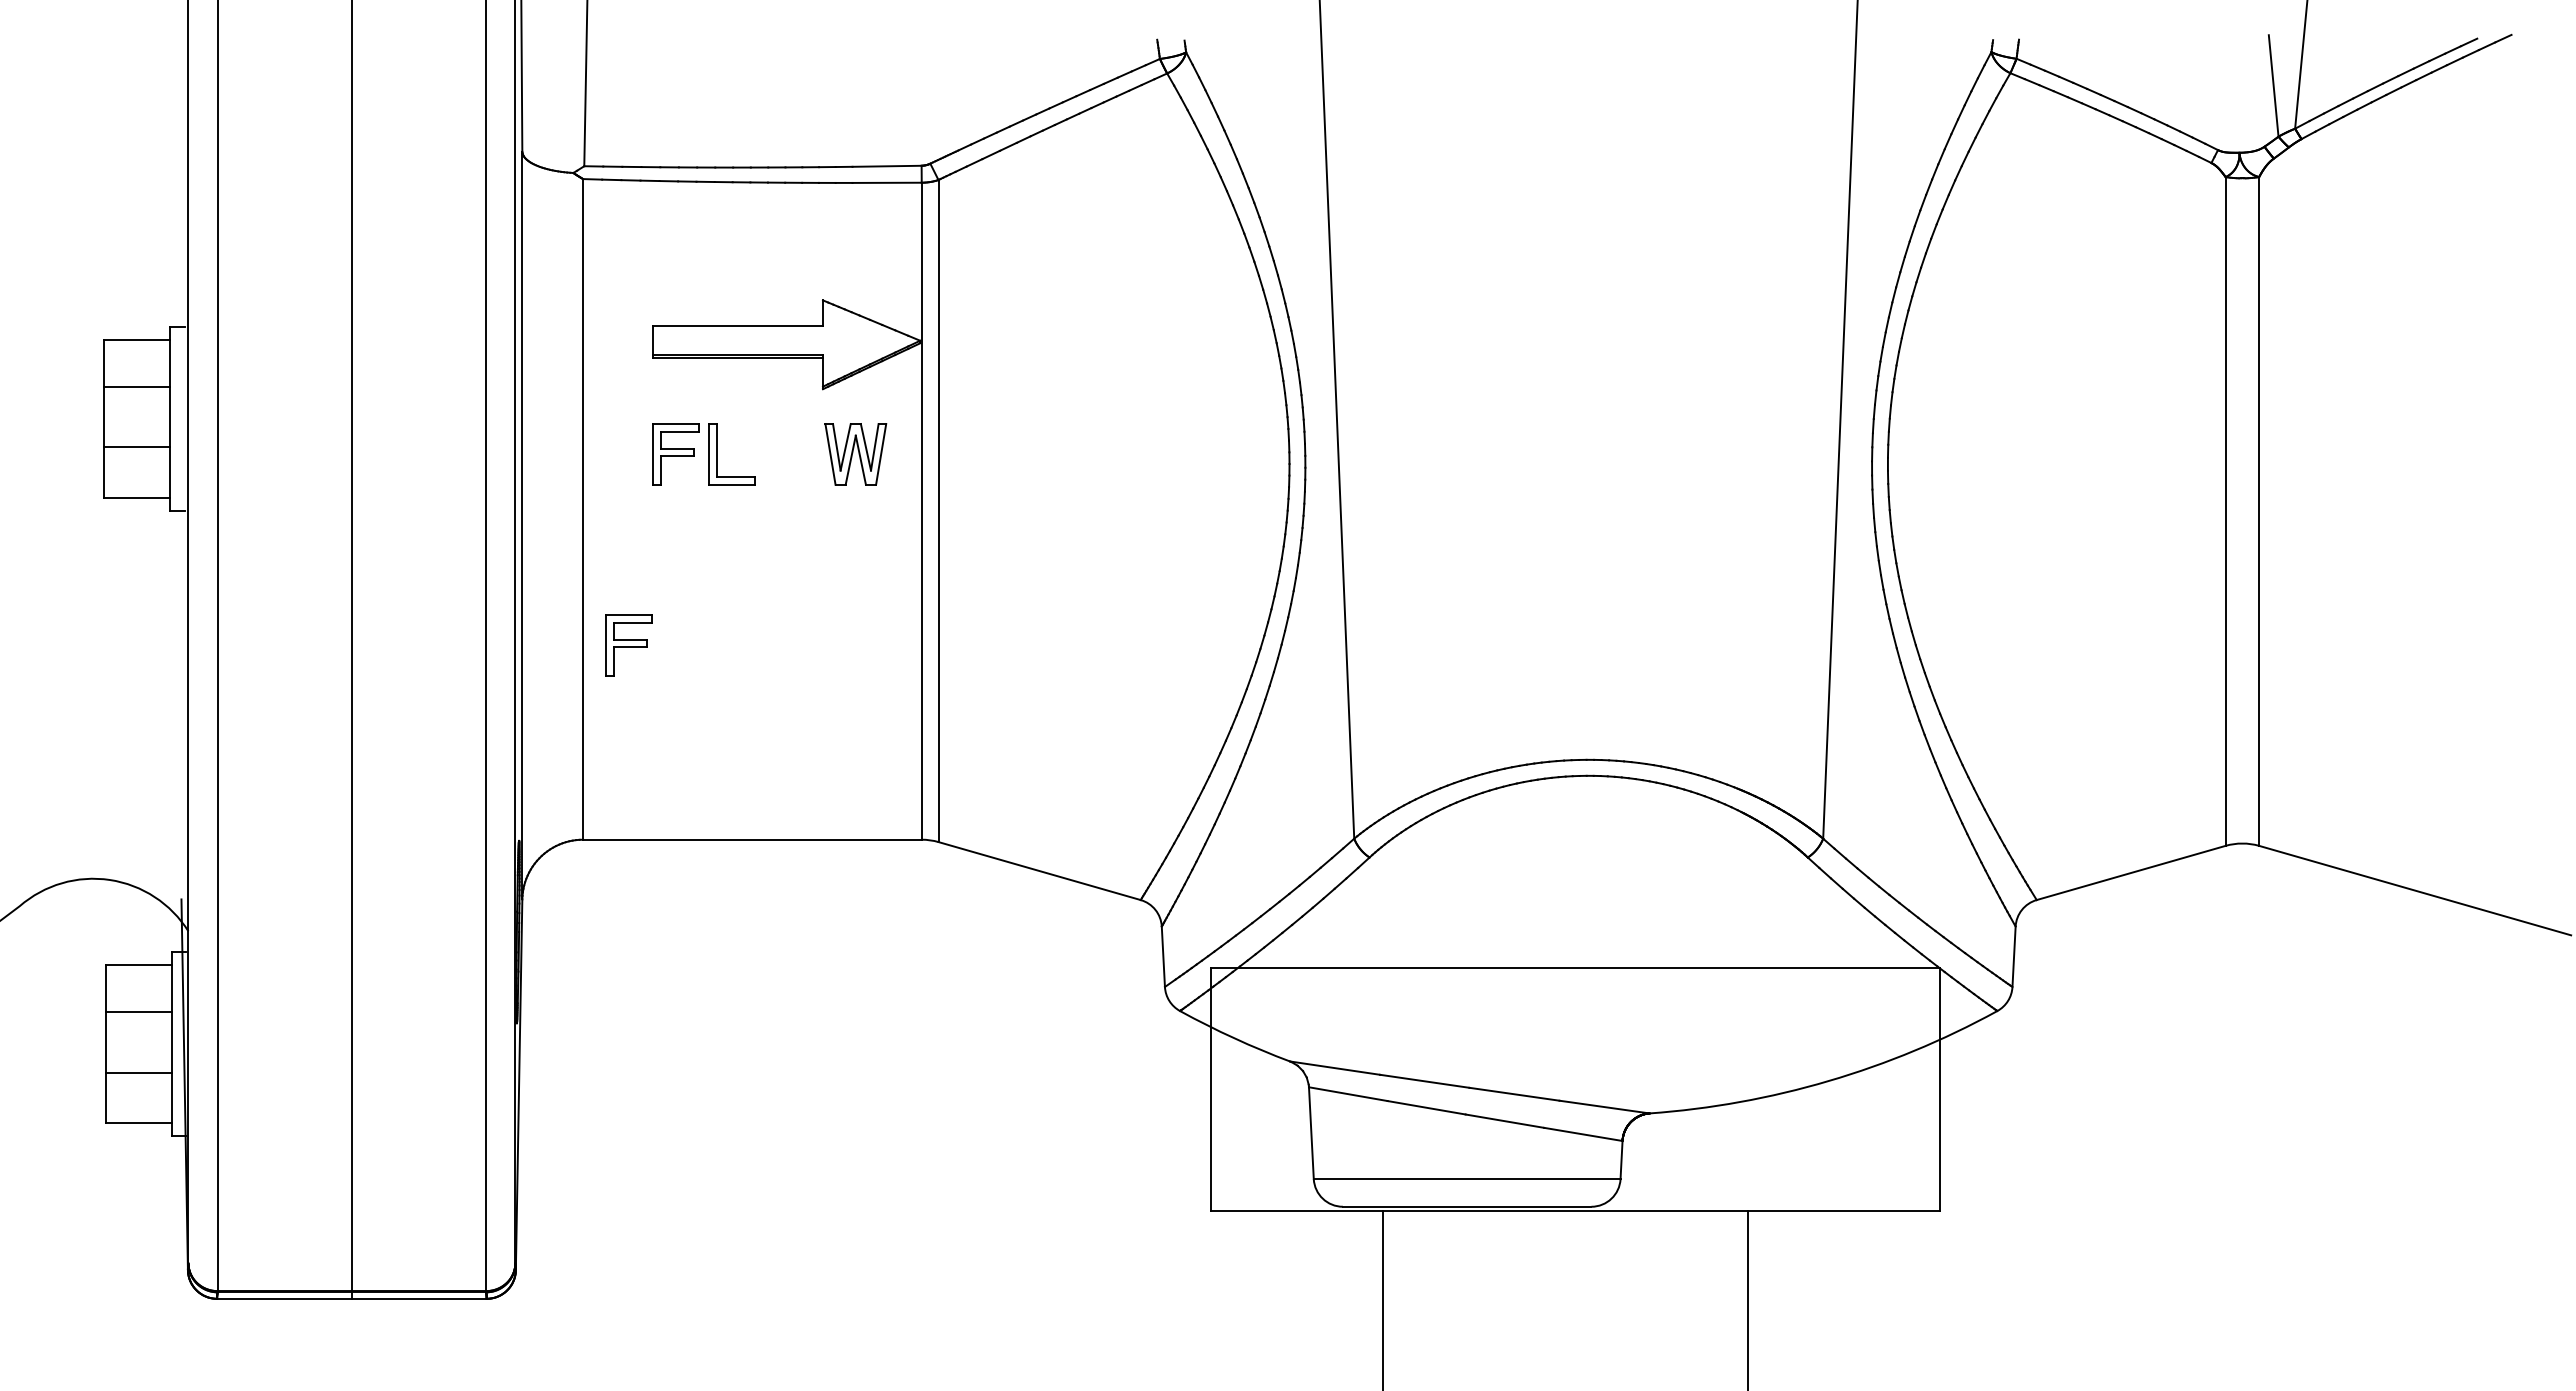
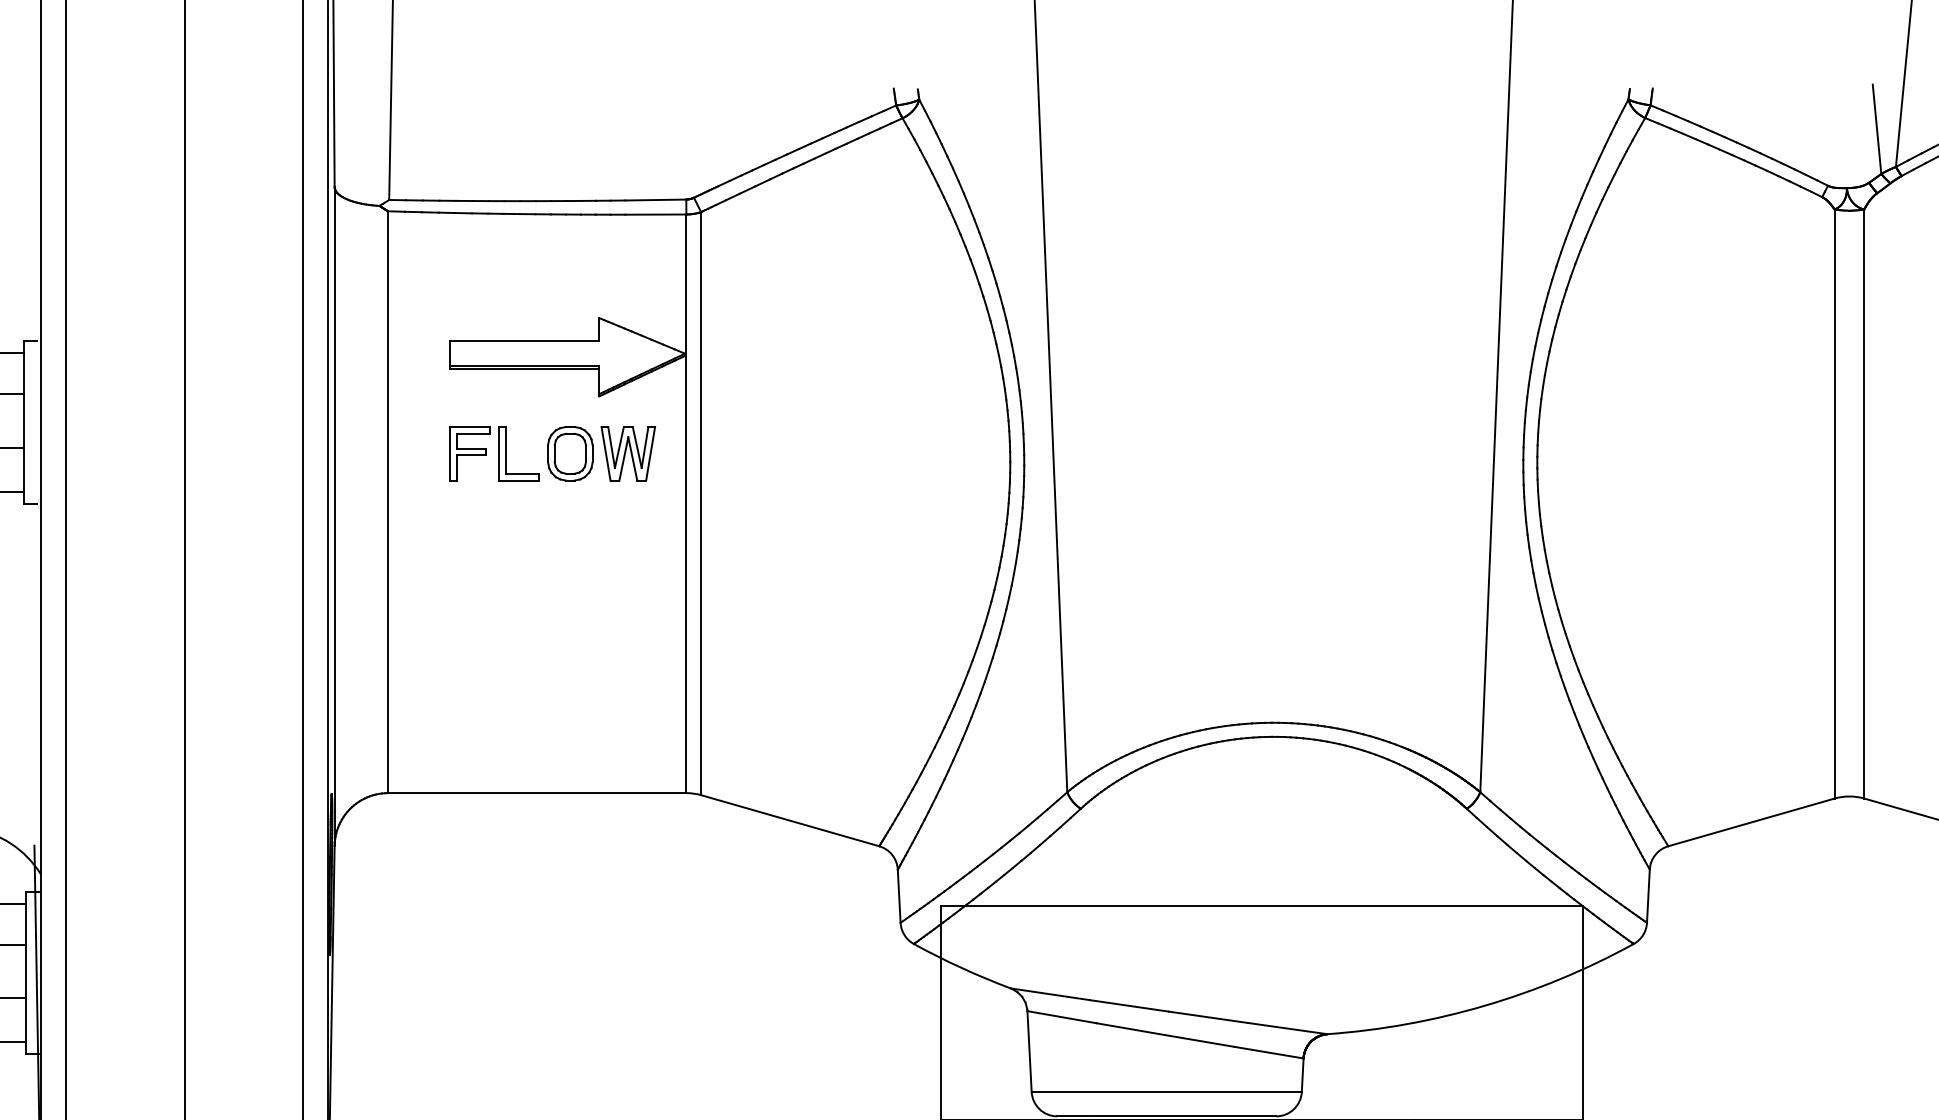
part: (789, 454) -> (569, 453), added
part: (628, 645) -> (428, 622), removed

